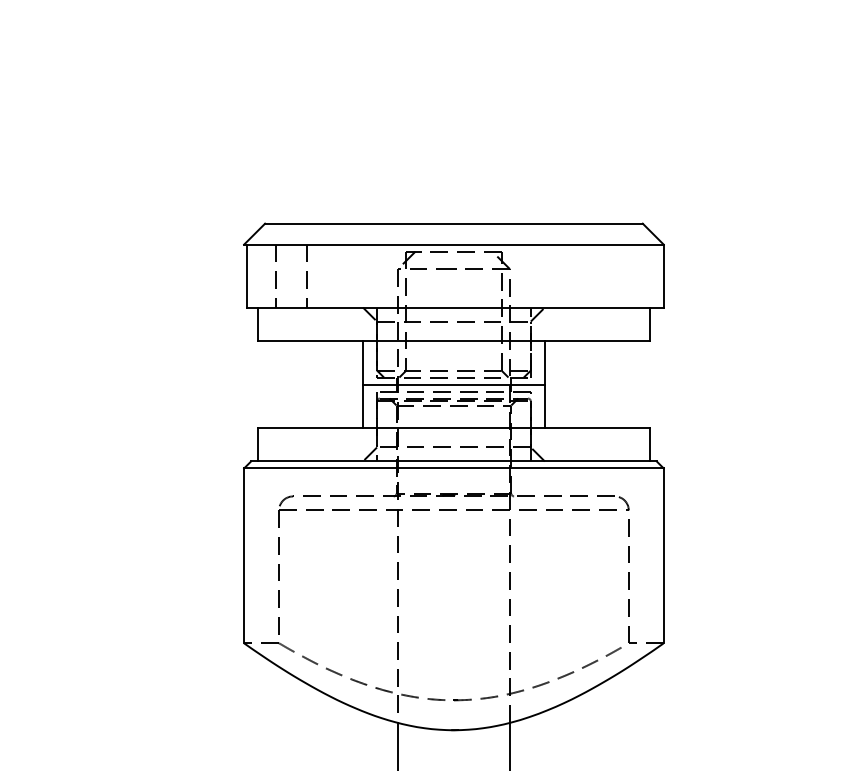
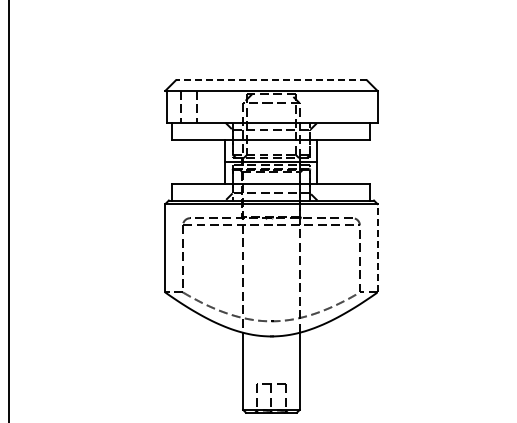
line: (452, 224) -> (270, 80), solid -> dashed
line: (663, 554) -> (377, 247), solid -> dashed

